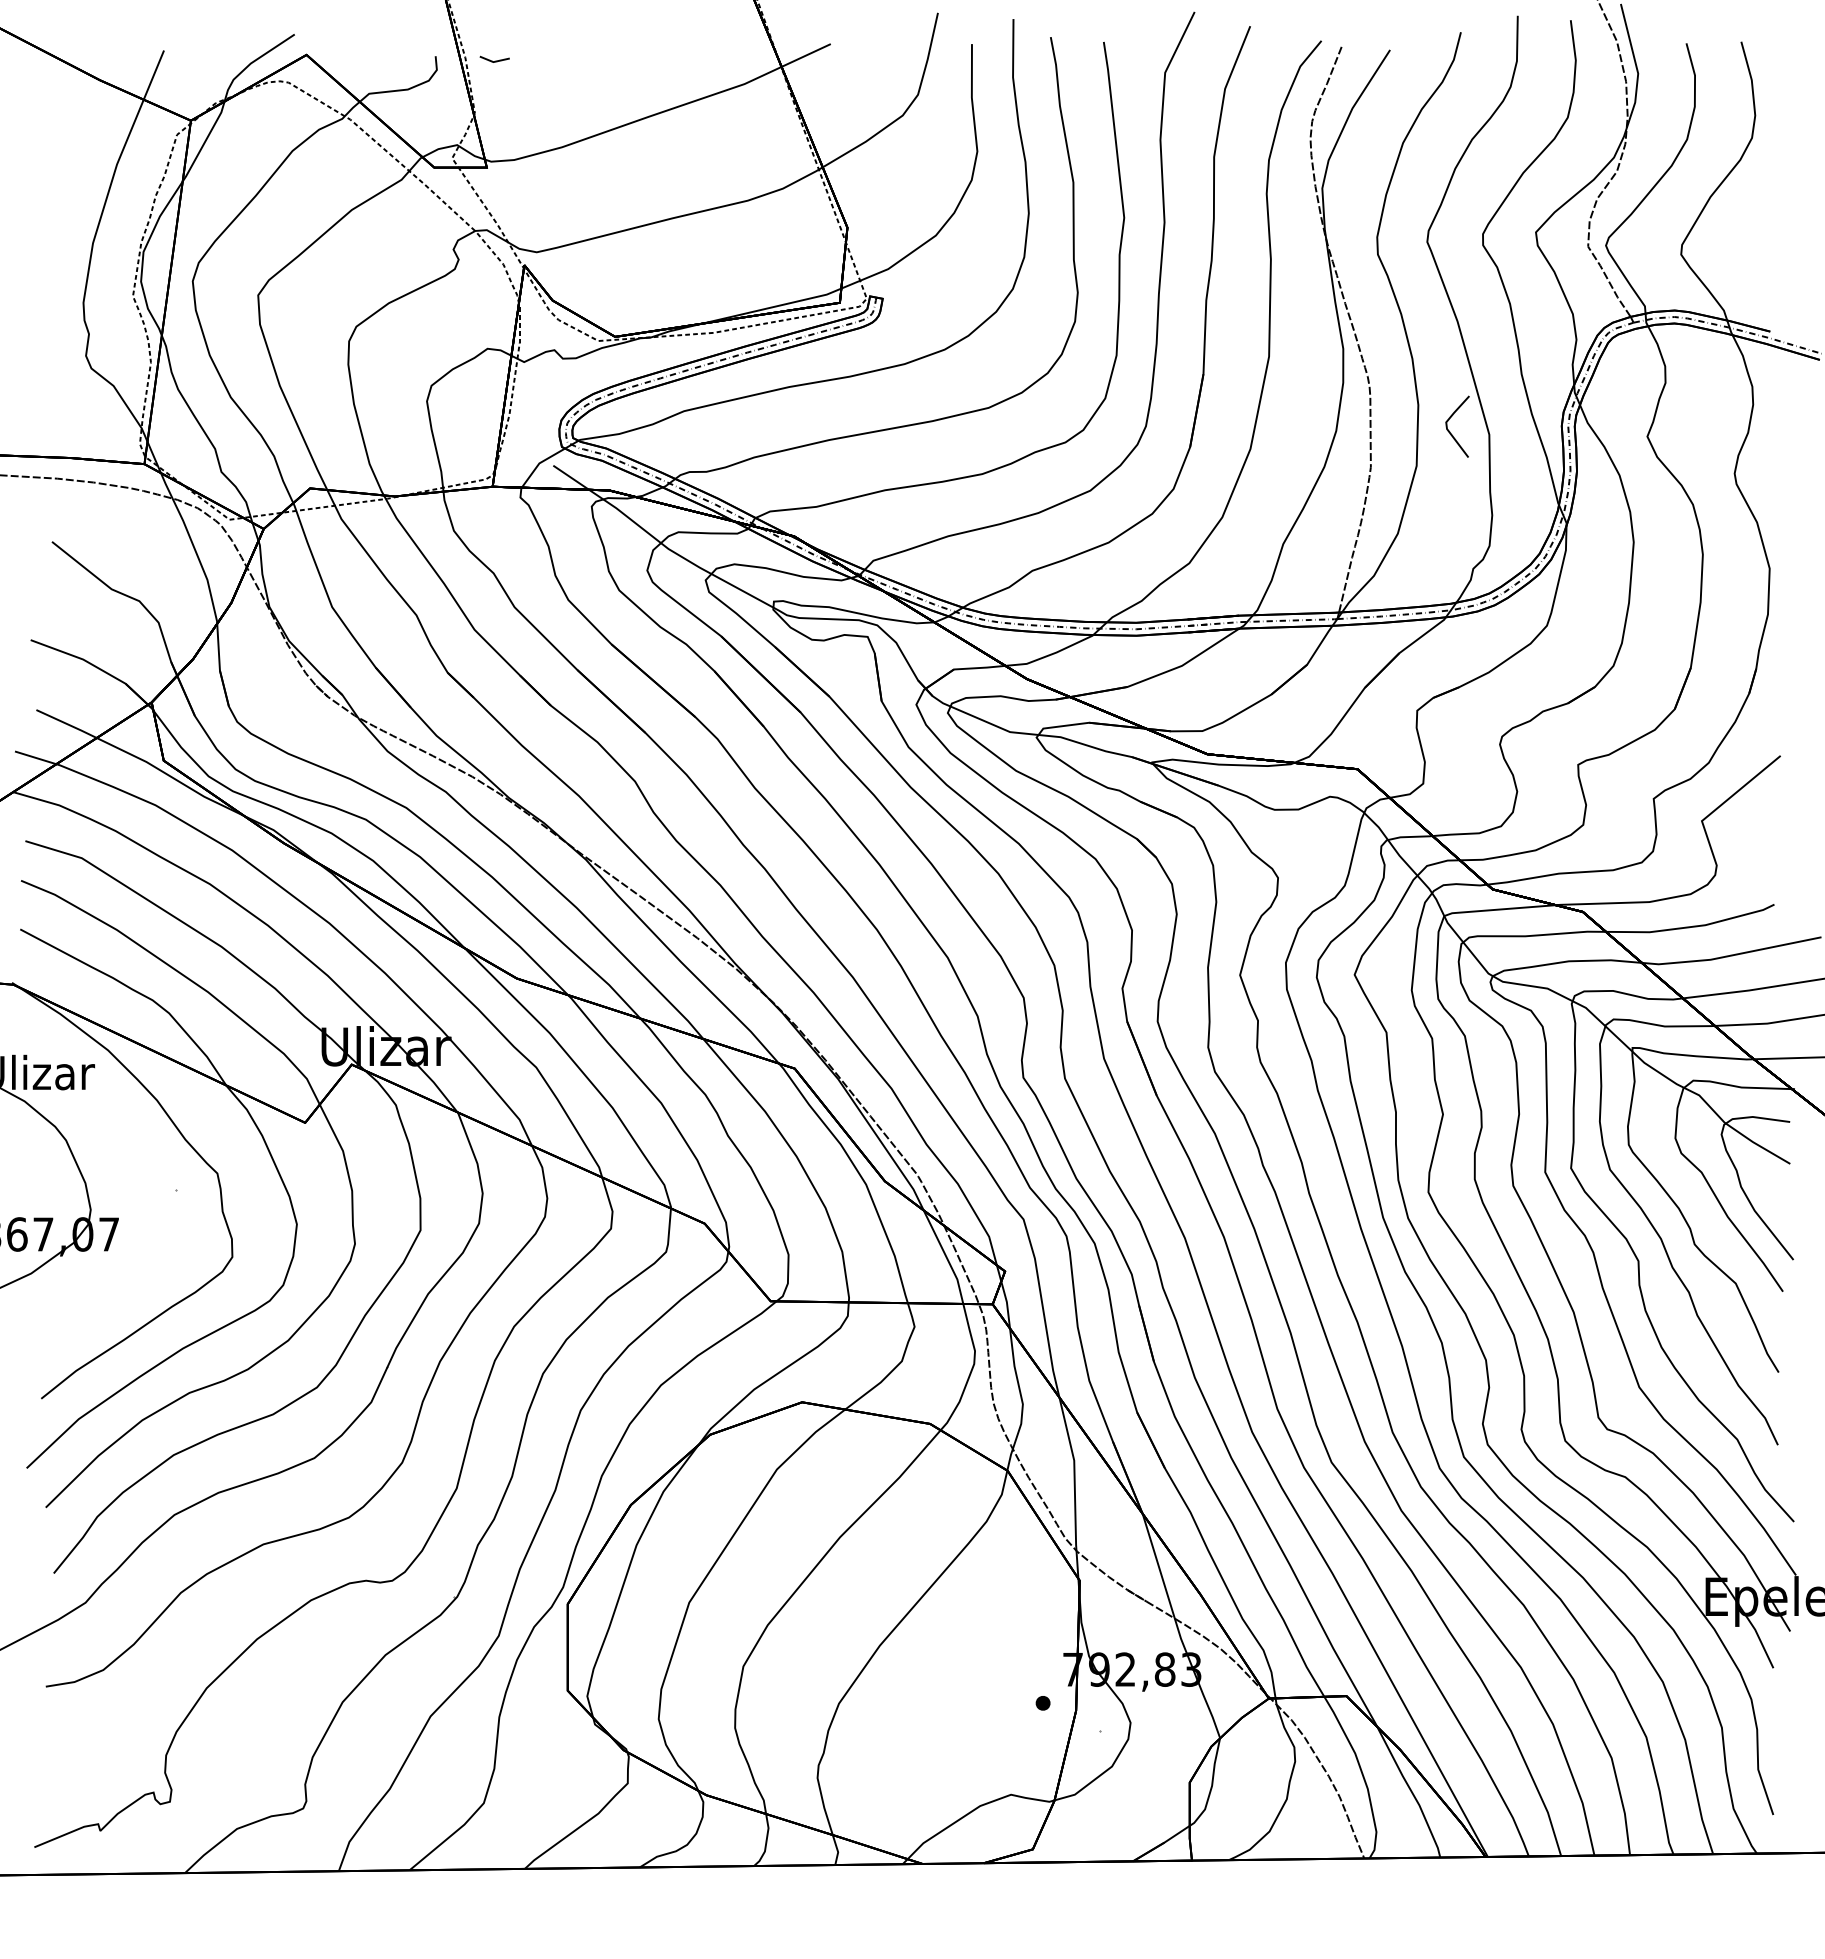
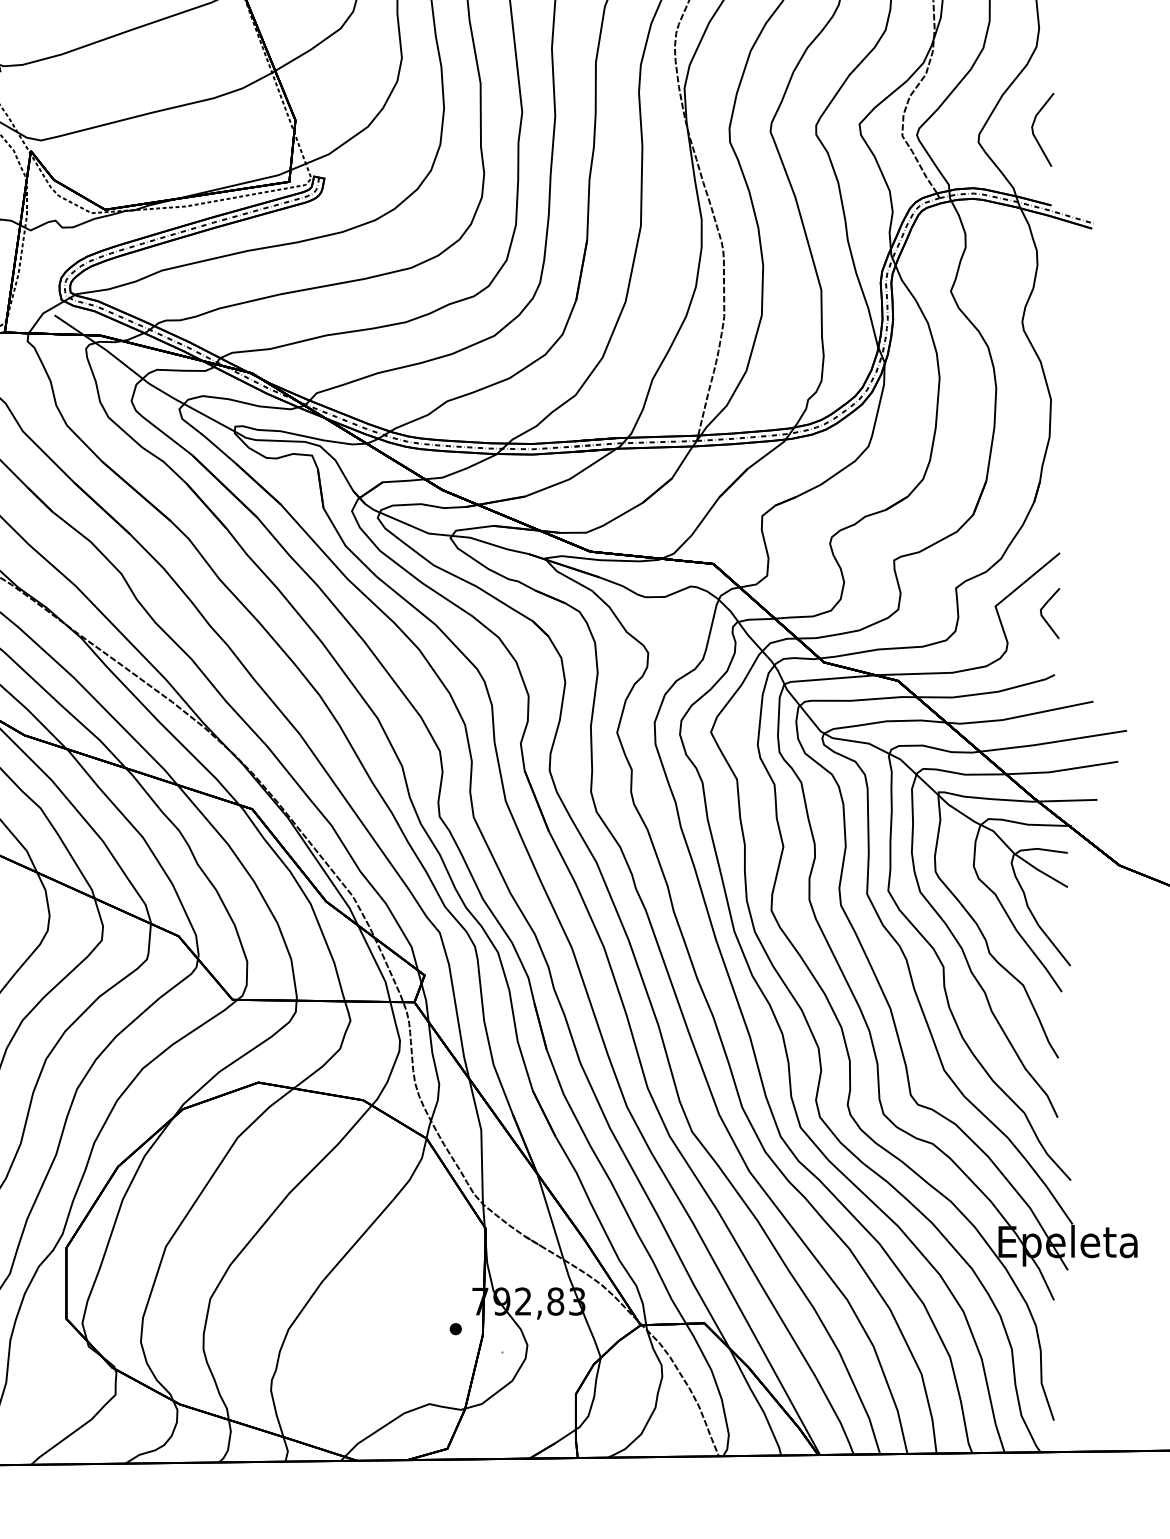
line: (1748, 239) -> (1033, 130), added
line: (1450, 431) -> (1044, 617), moved

